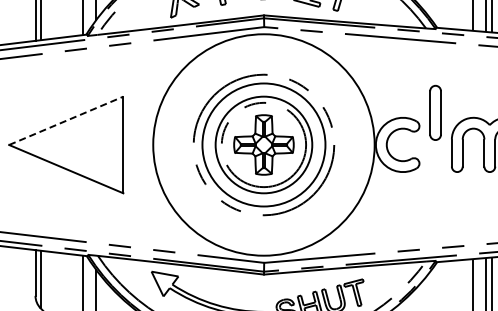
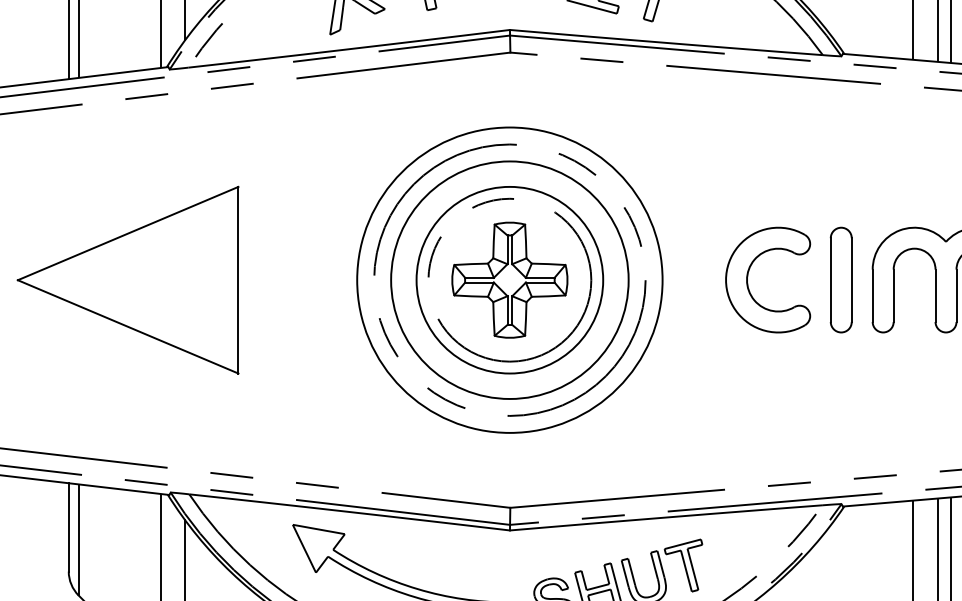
part: (435, 112) -> (841, 279), moved
line: (66, 120) -> (128, 232), dashed -> solid
circle: (263, 144) -> (508, 279), size x0.71

